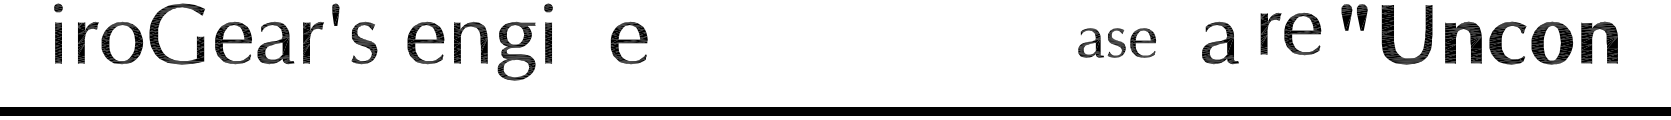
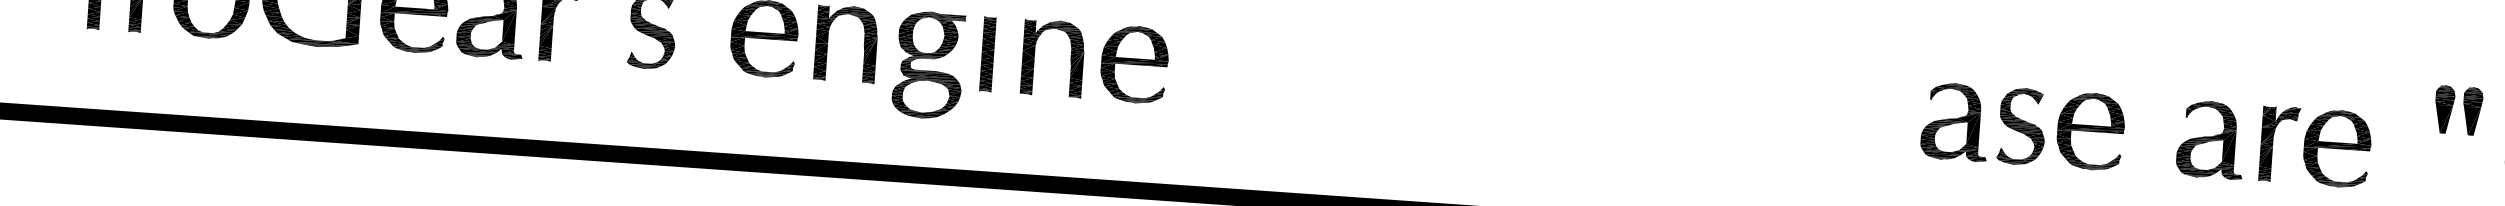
part: (1290, 33) -> (2315, 146), moved
part: (574, 42) -> (1035, 56), added
part: (1116, 42) -> (2021, 125), size x1.43

